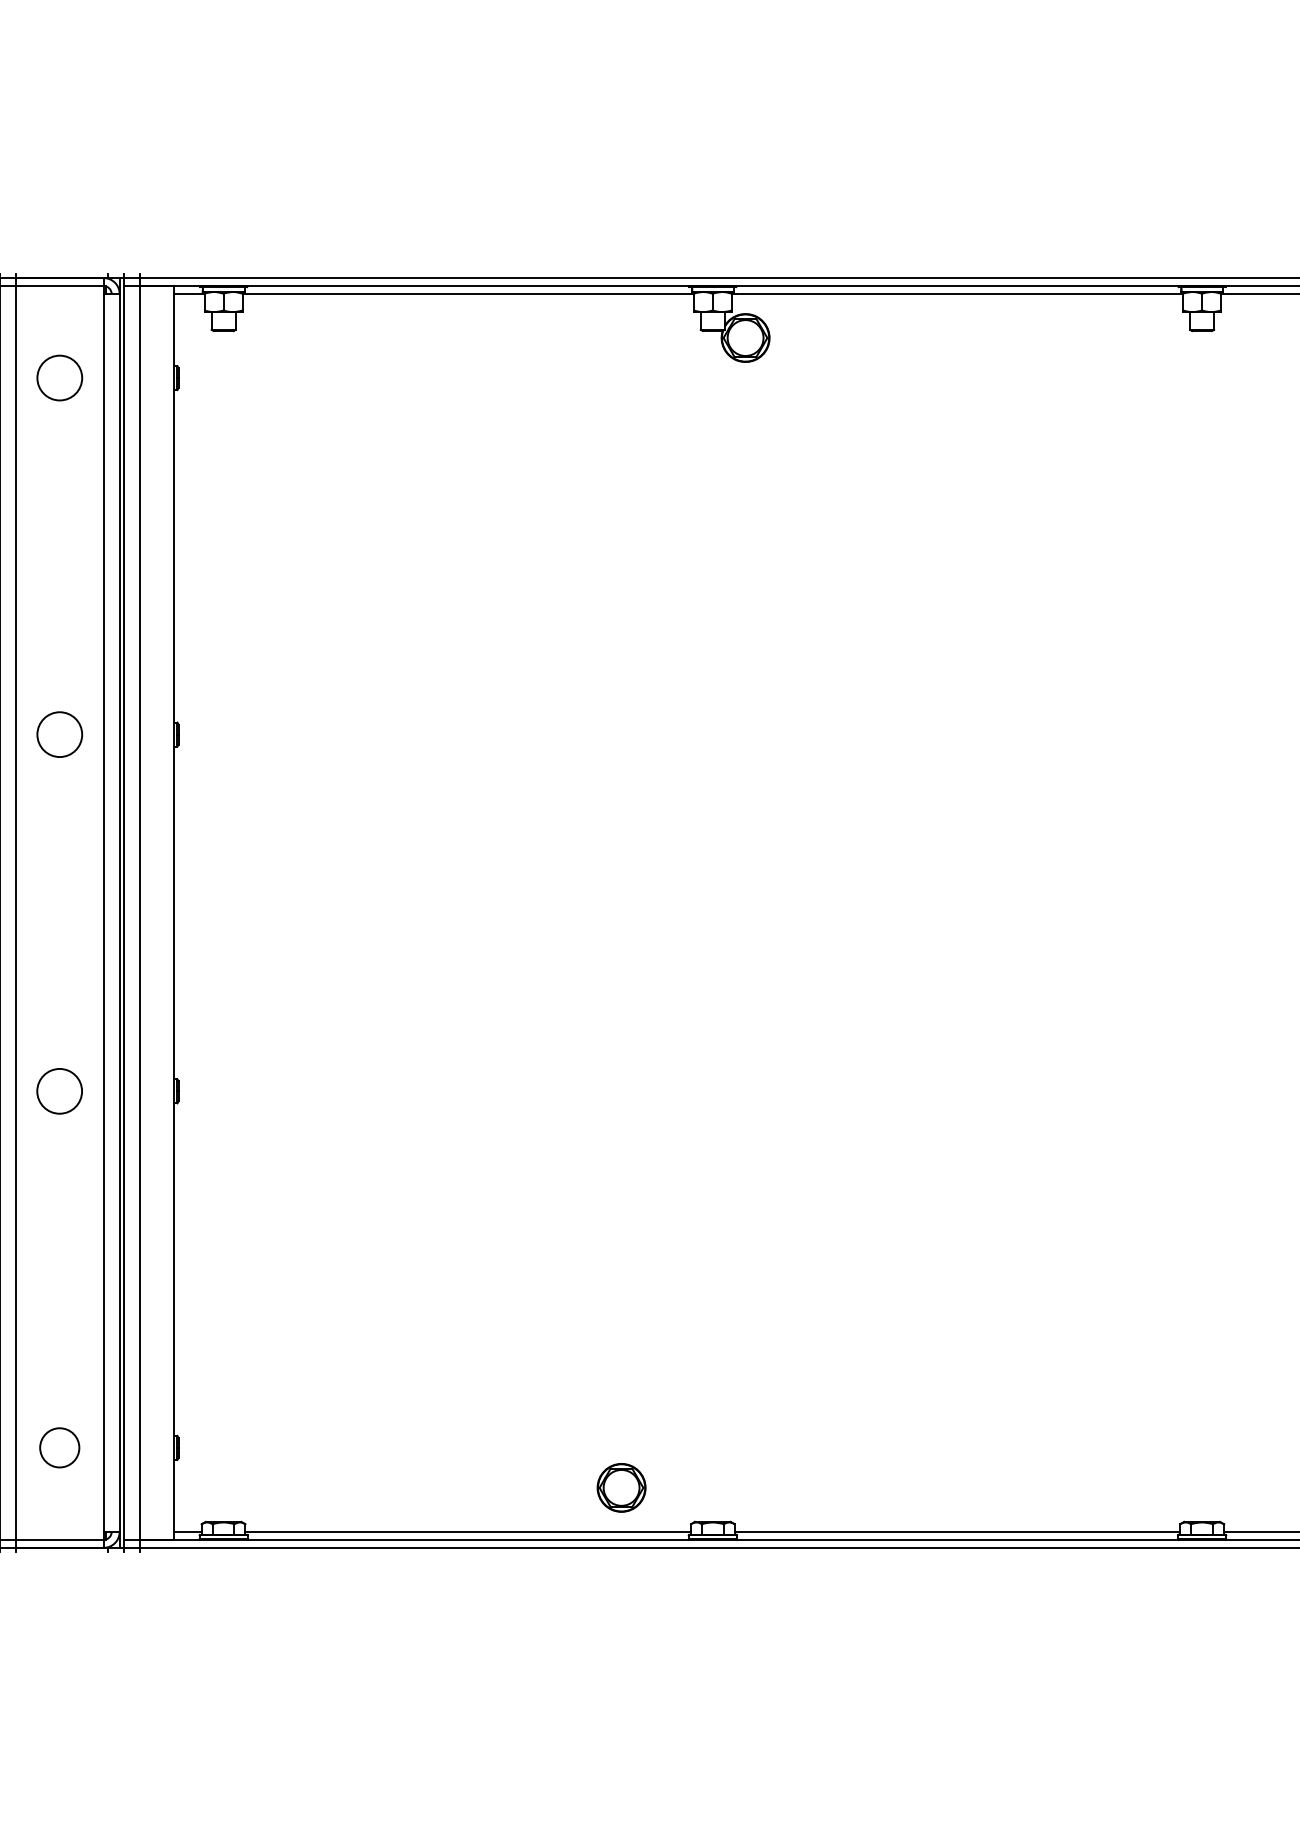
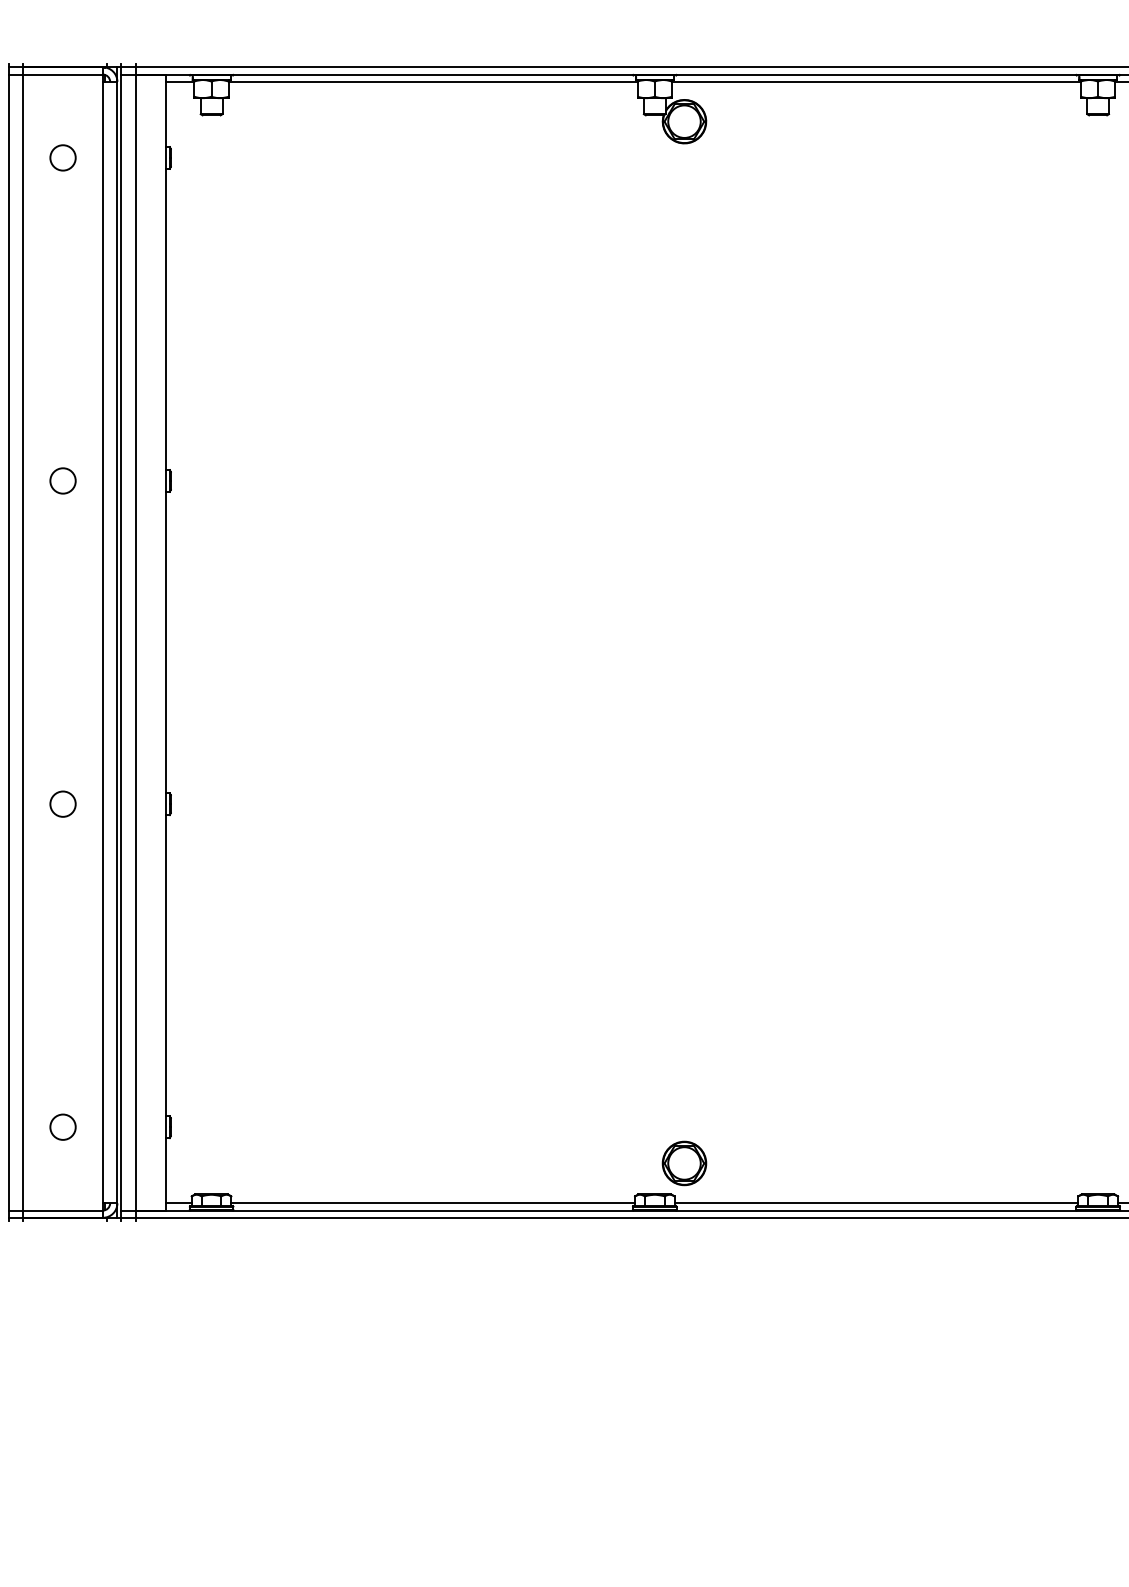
circle: (59, 377) -> (62, 157), size x0.62
circle: (59, 734) -> (62, 480), size x0.62
circle: (59, 1091) -> (62, 804), size x0.62
circle: (59, 1447) -> (62, 1126), size x0.71
part: (621, 1487) -> (684, 1163), moved

